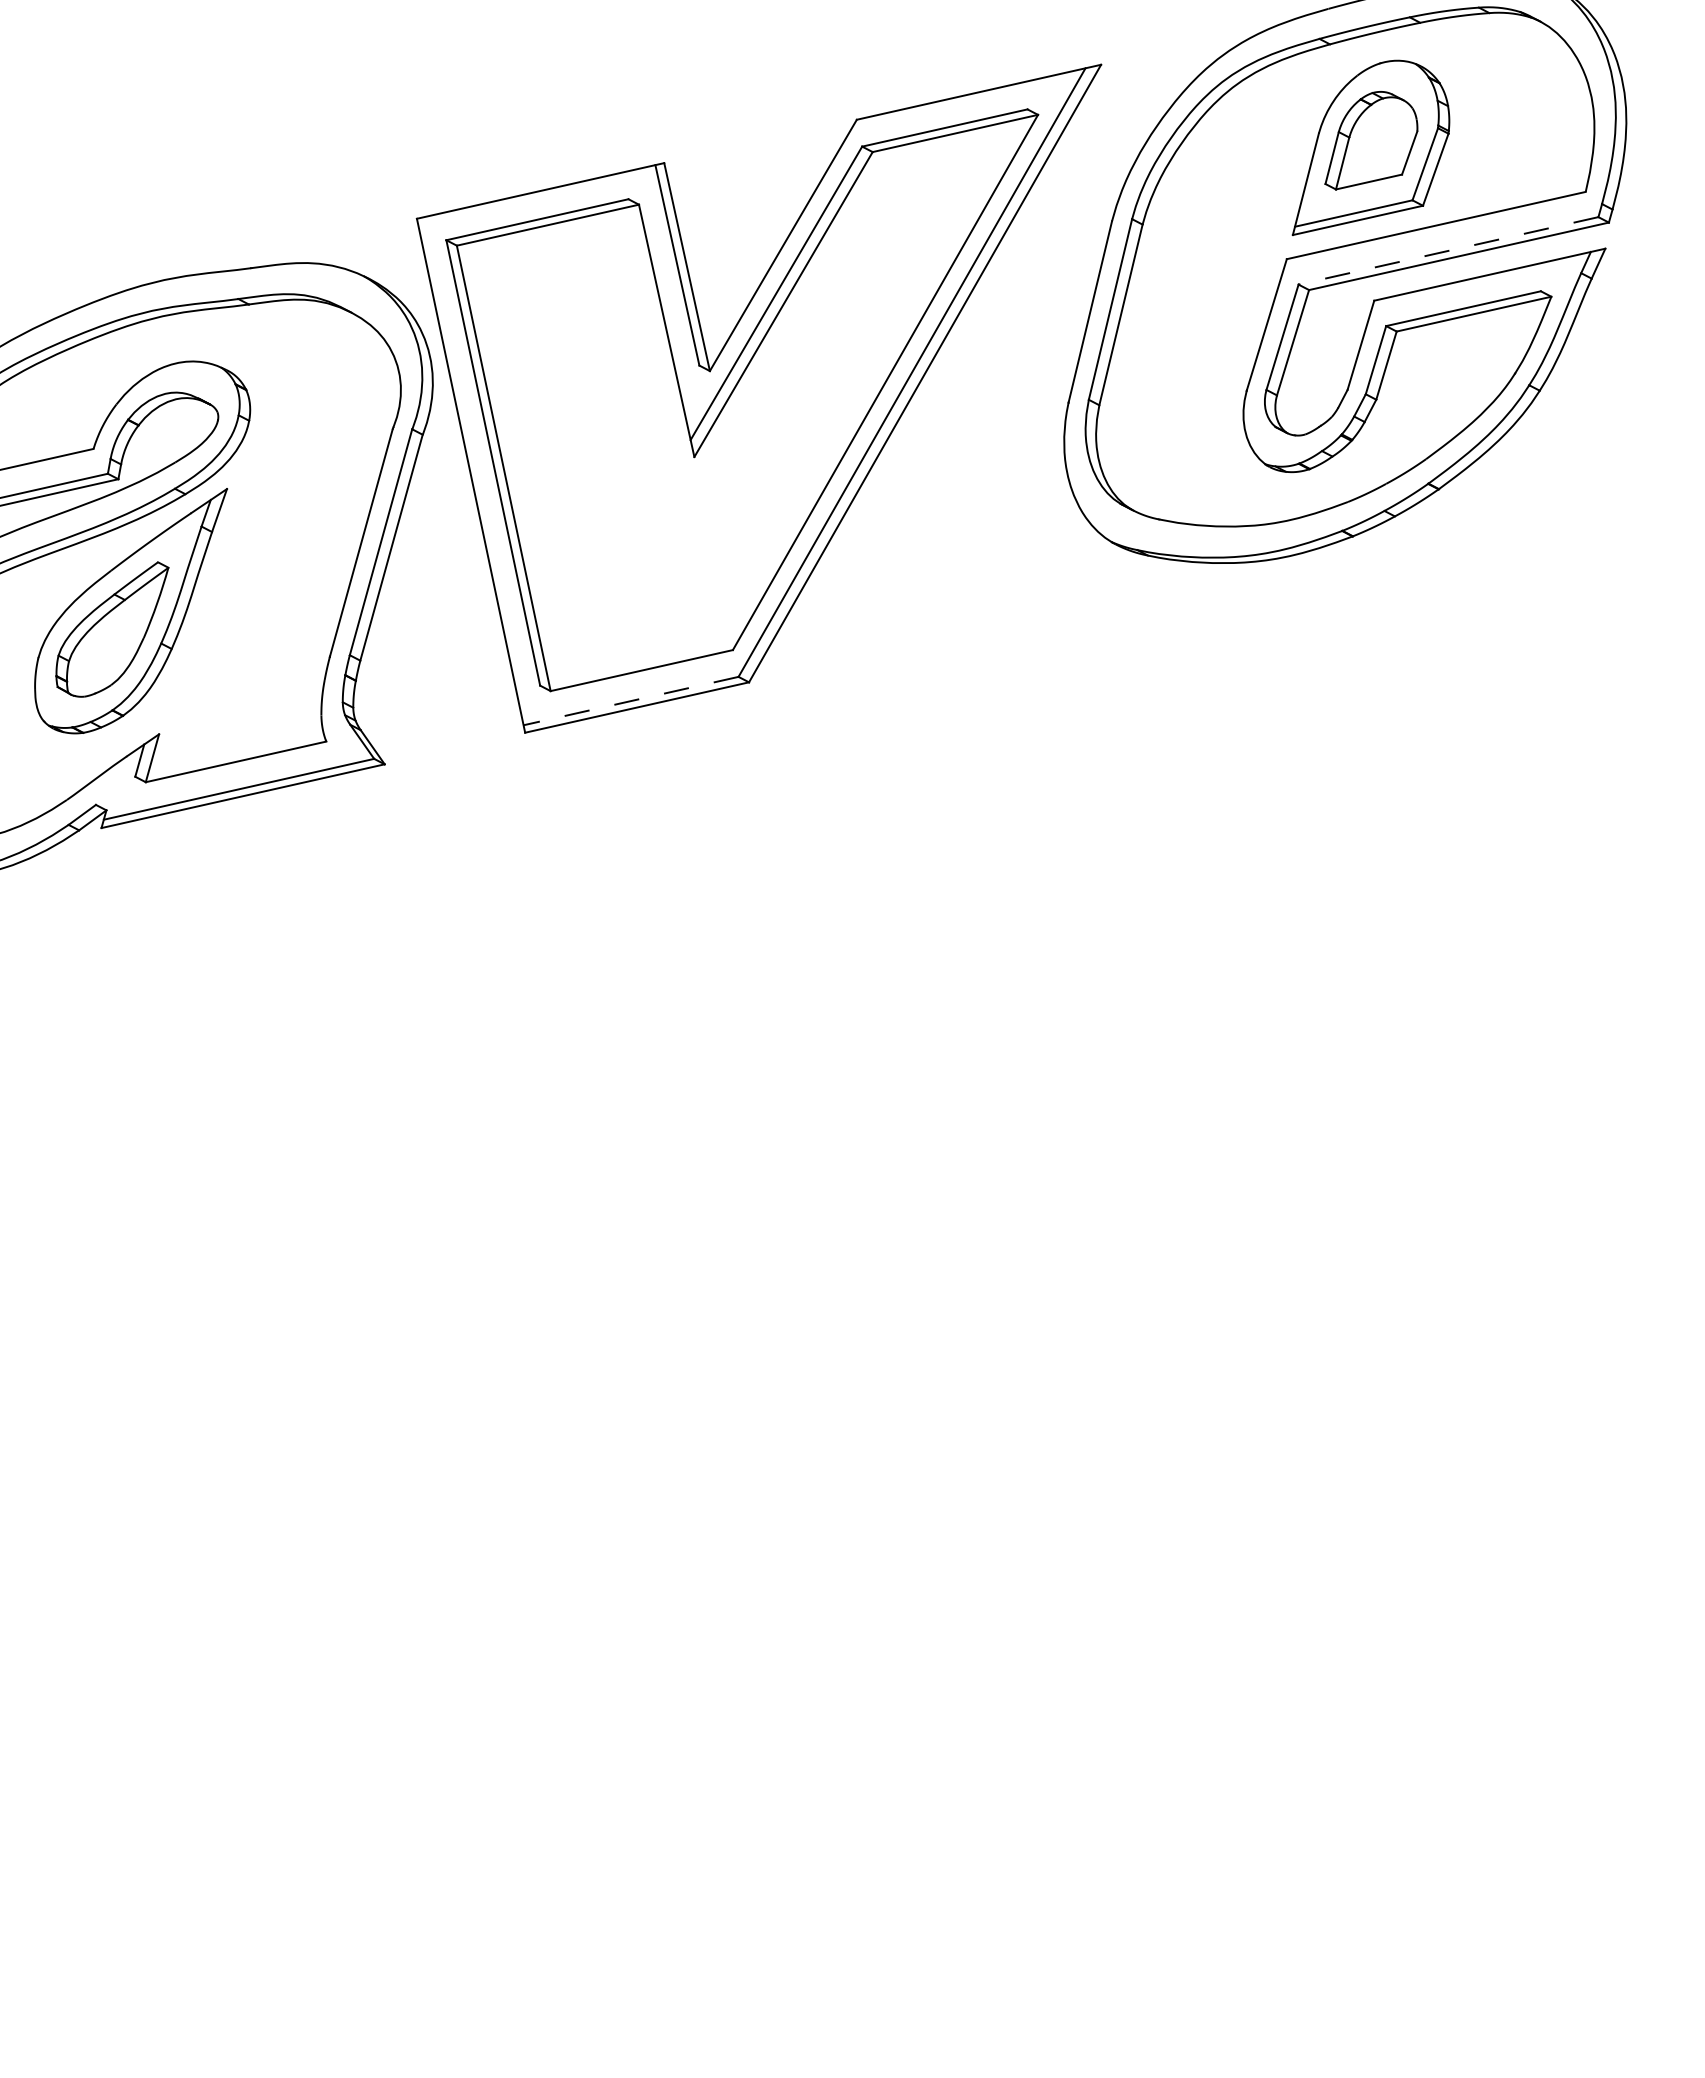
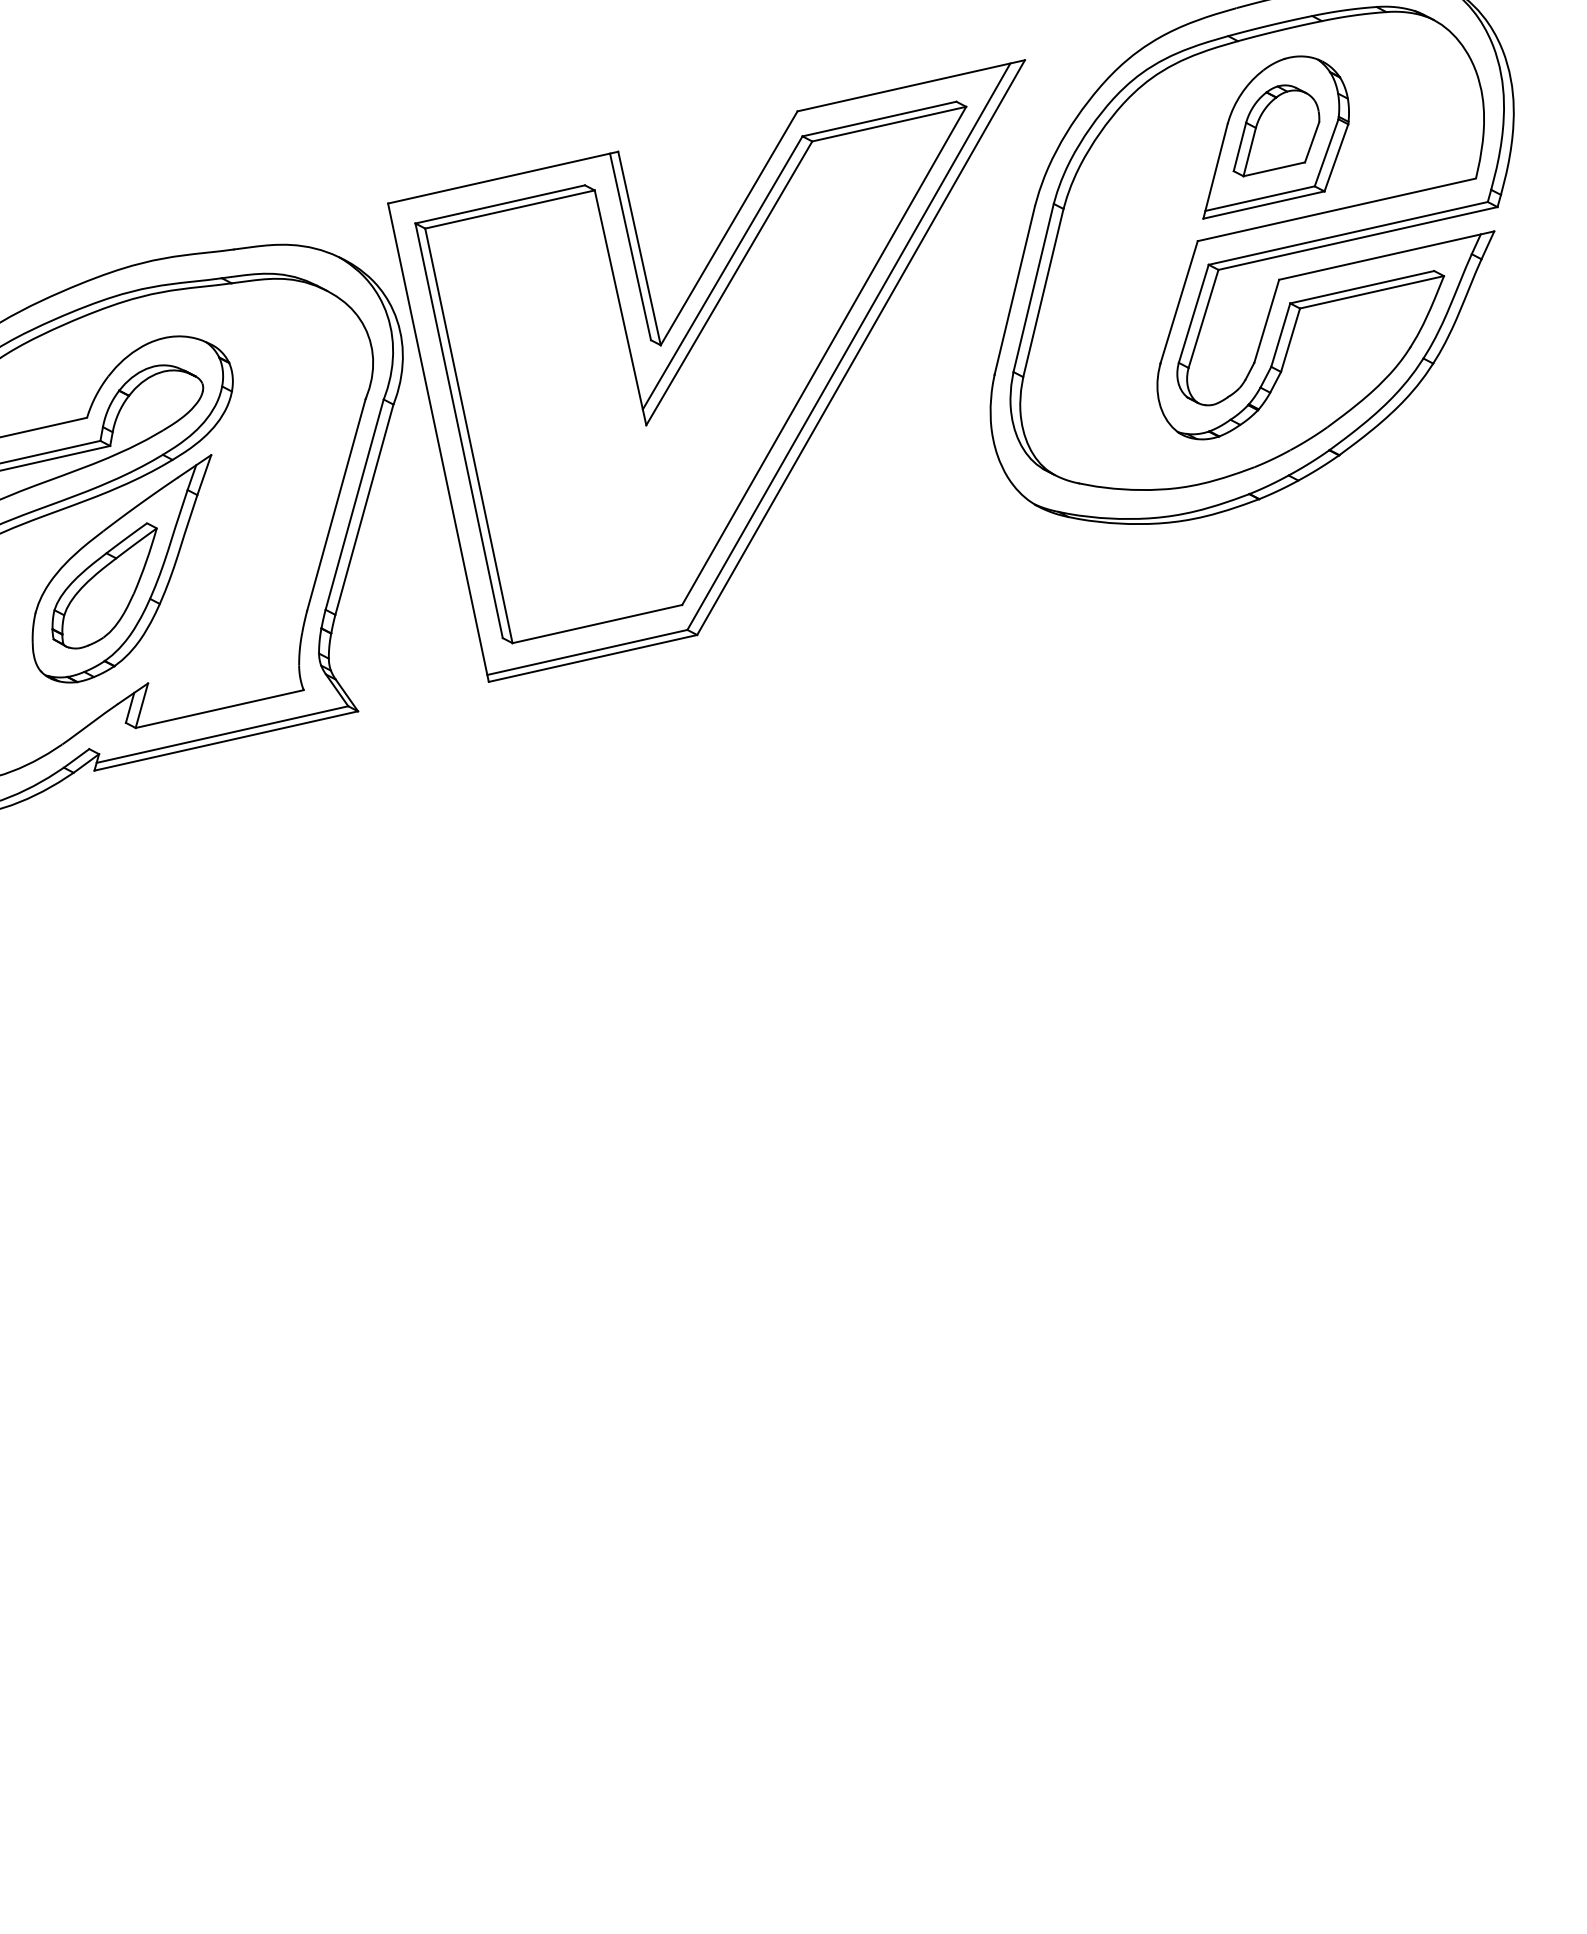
line: (1448, 250) -> (1348, 233), dashed -> solid
line: (630, 701) -> (586, 652), dashed -> solid

